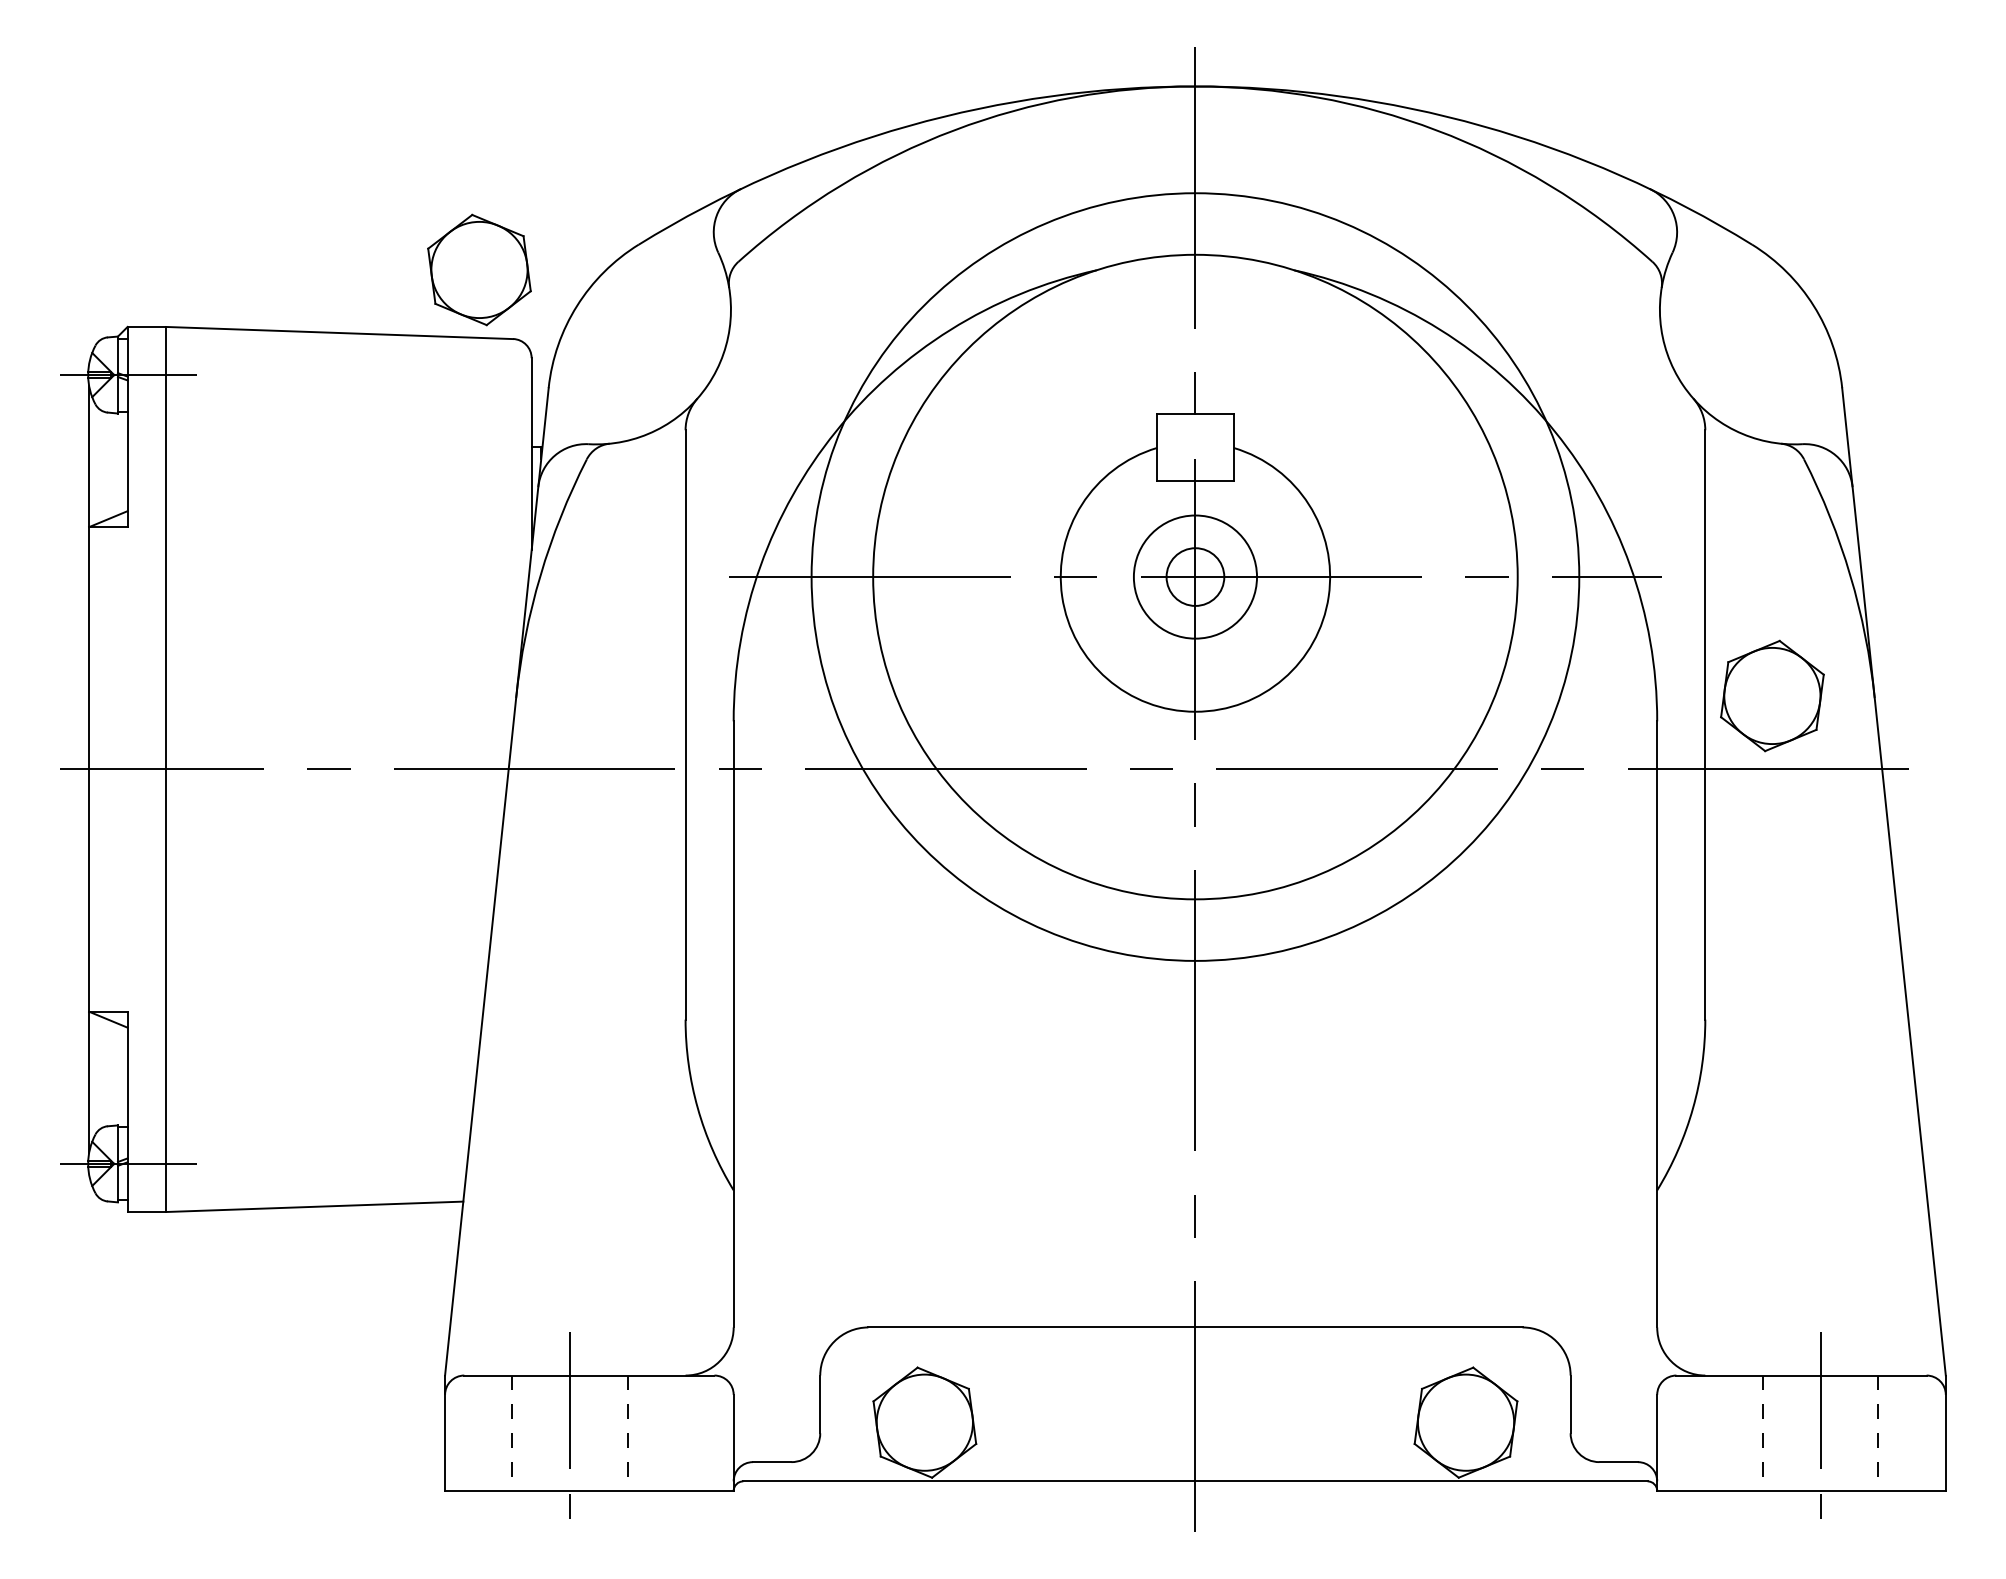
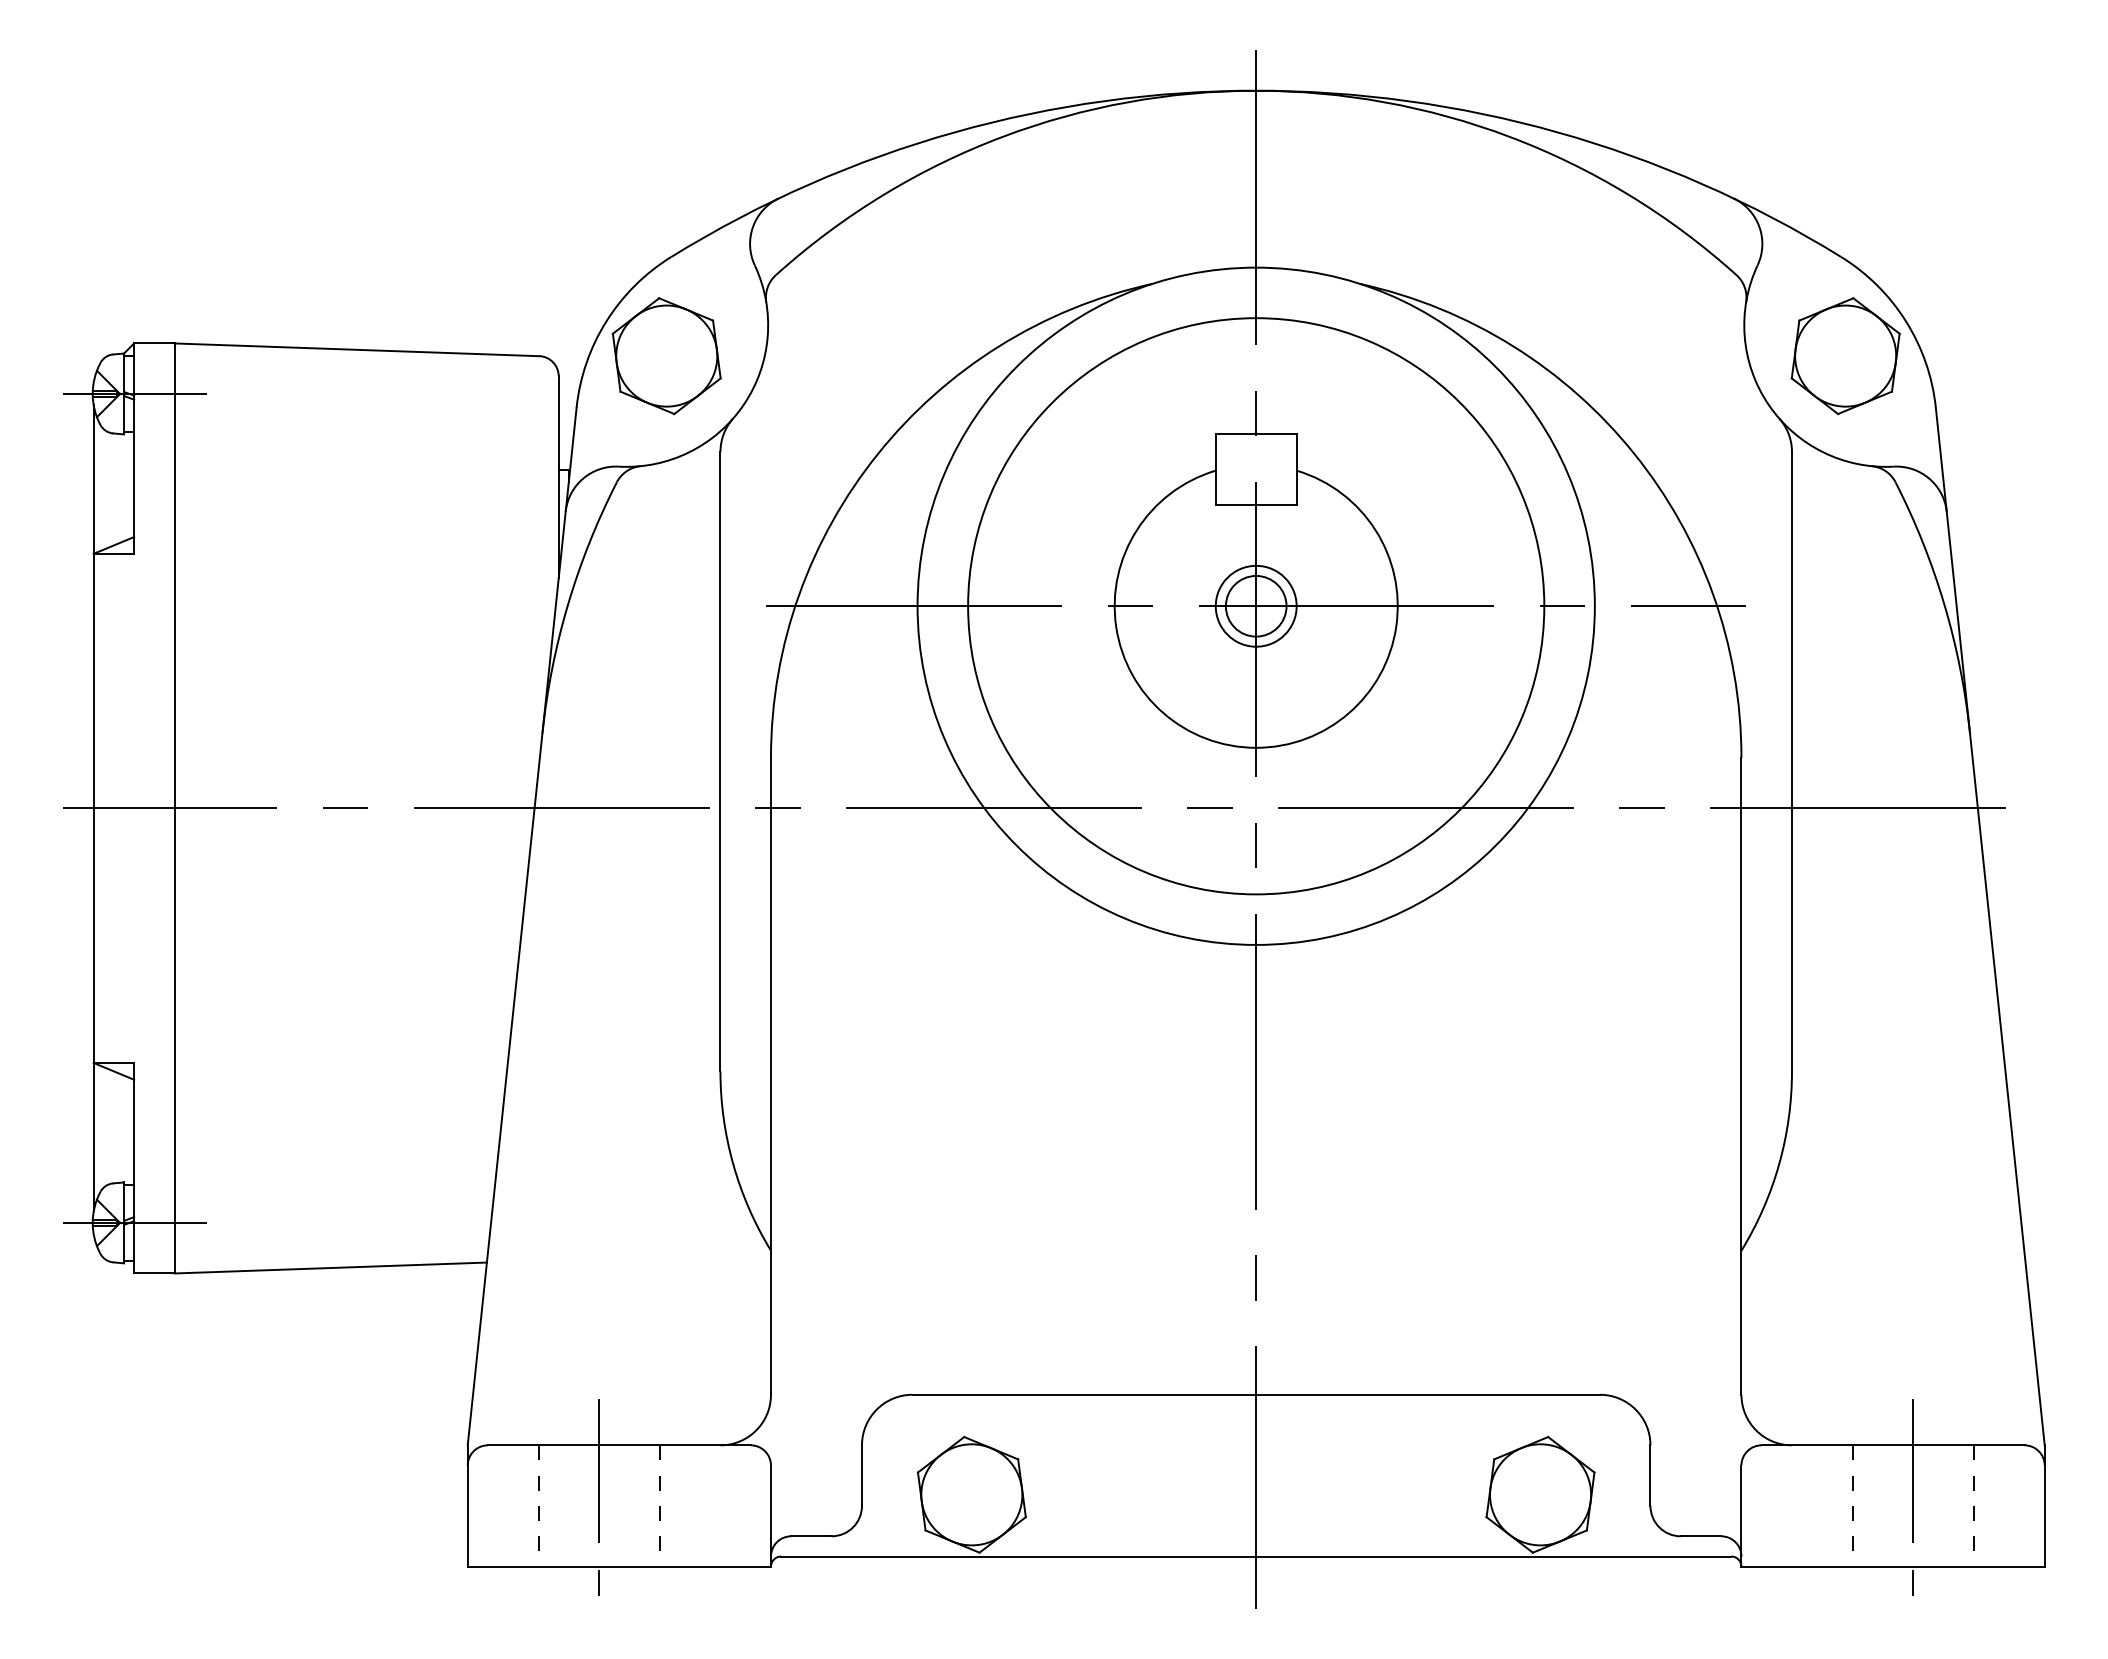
part: (479, 269) -> (666, 355), moved
circle: (1194, 576) -> (1255, 605), size x0.62
circle: (1195, 576) -> (1256, 605), size x0.71
part: (1772, 695) -> (1845, 355), moved

